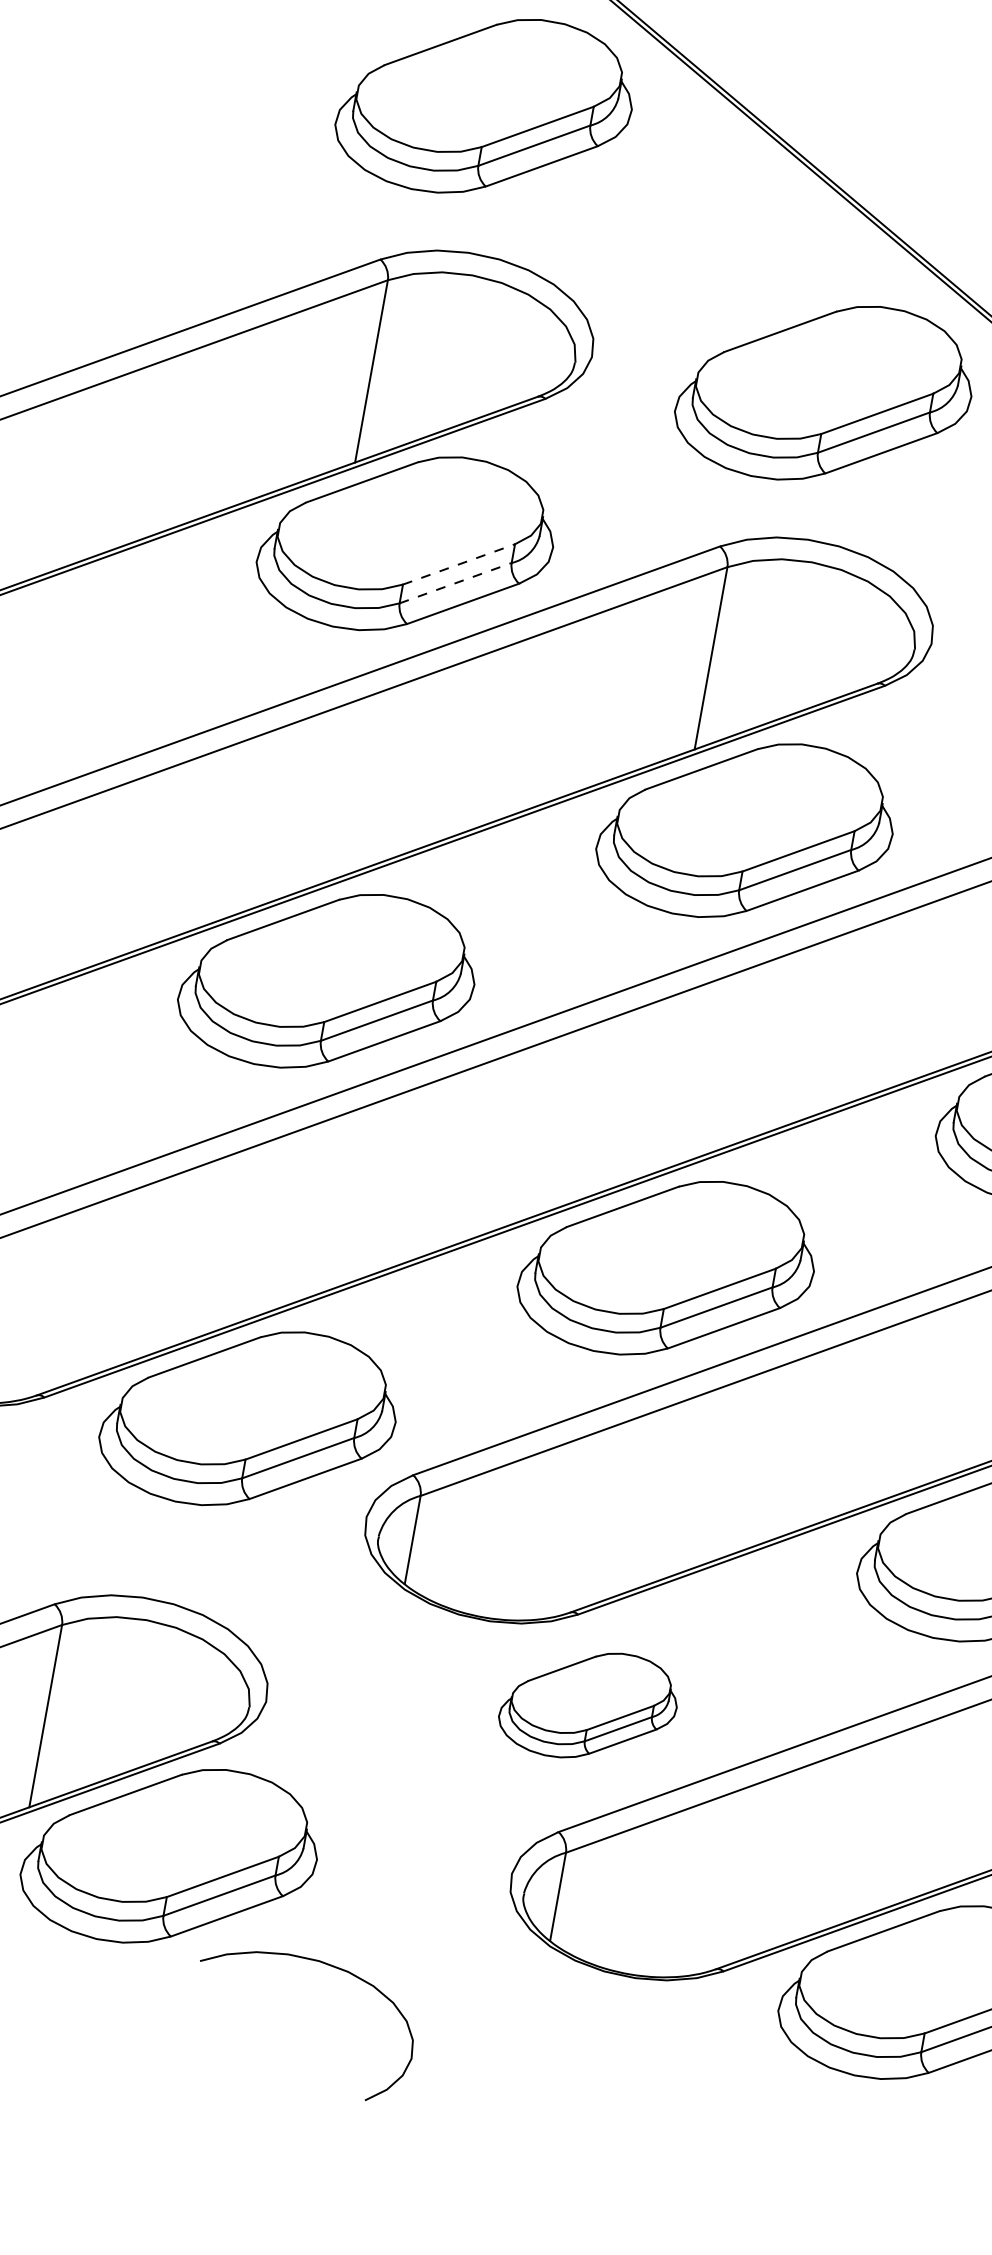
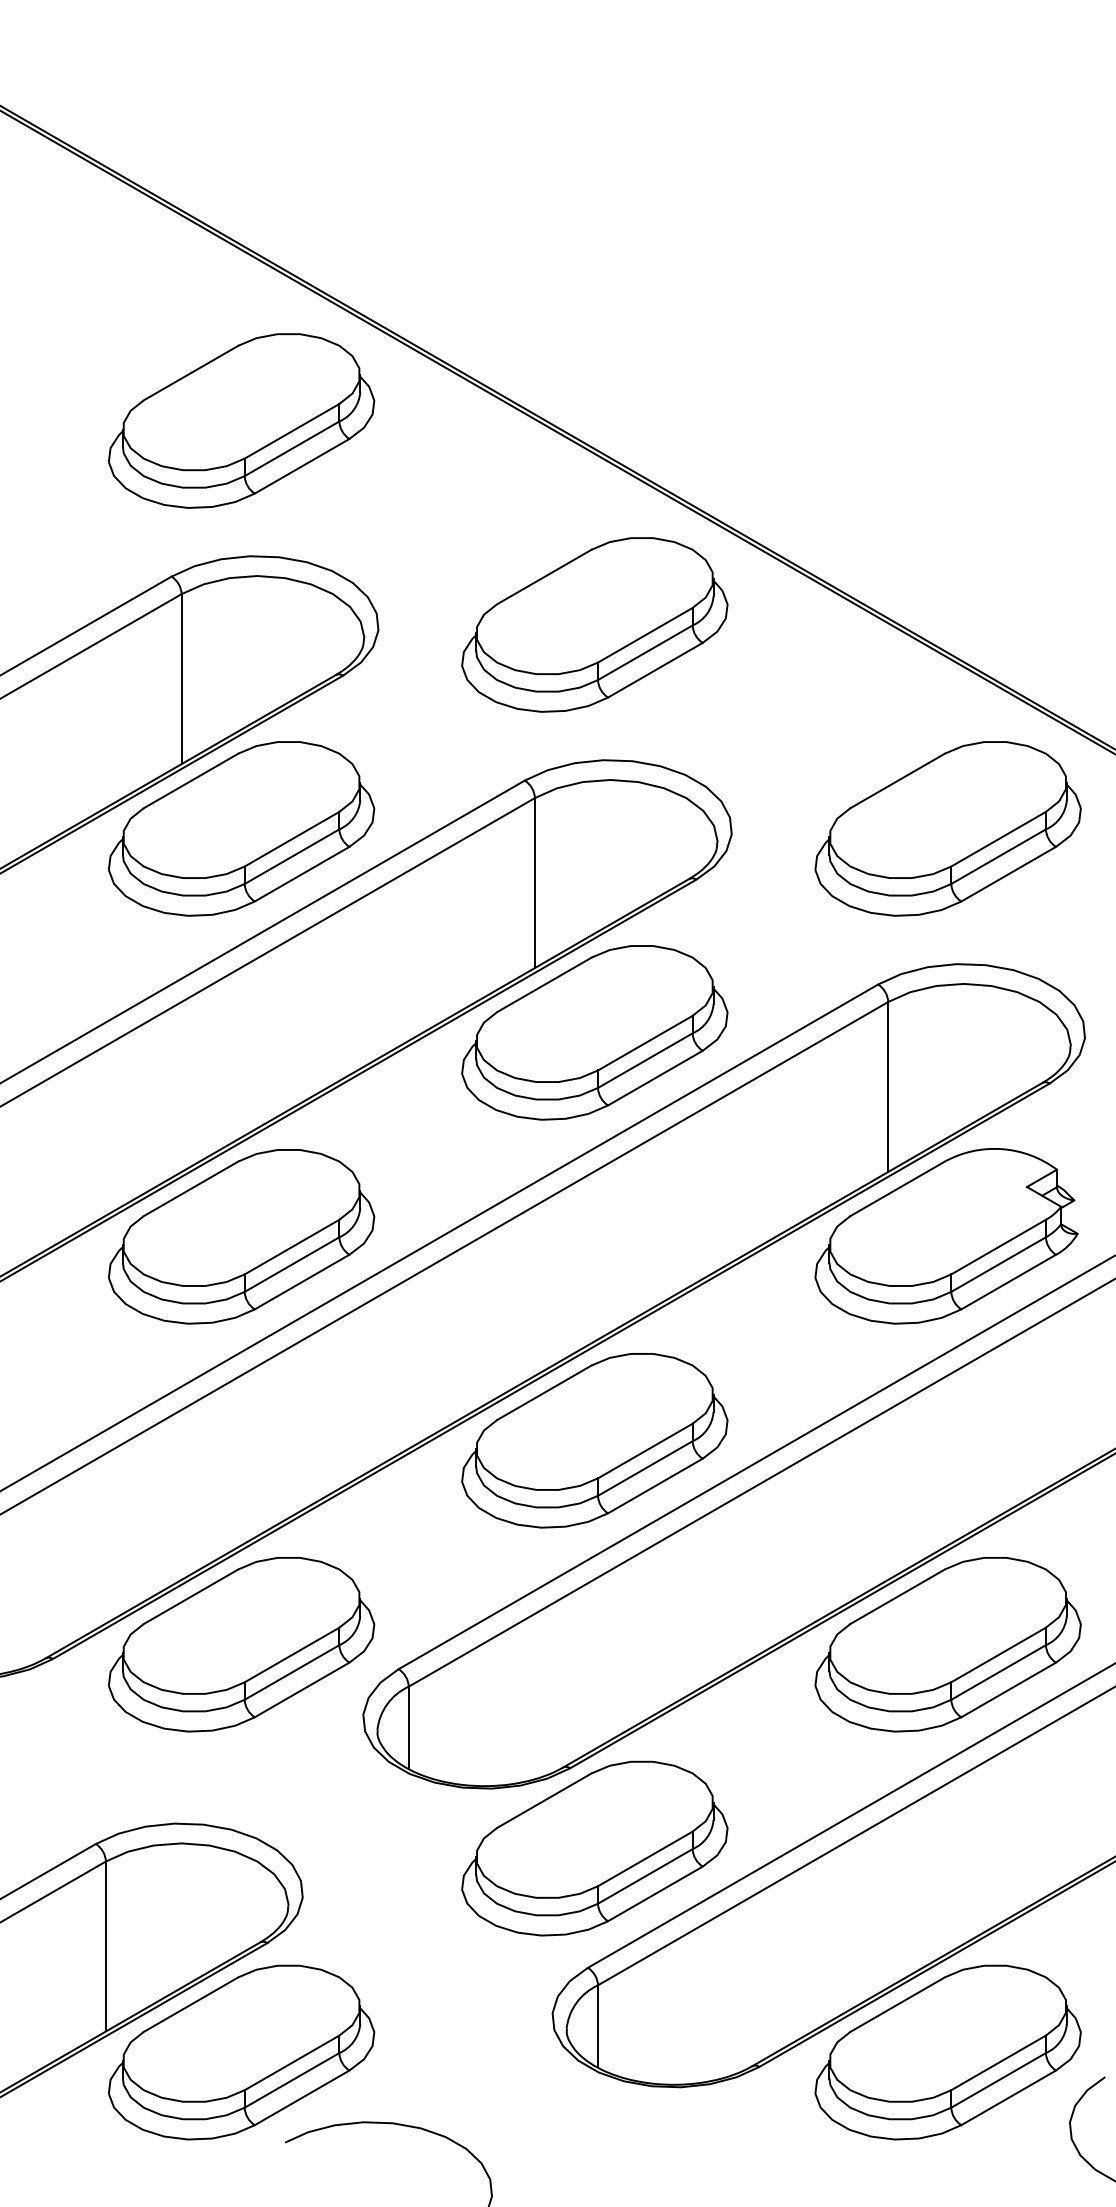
line: (459, 564) -> (292, 839), dashed -> solid
line: (456, 583) -> (292, 856), dashed -> solid
part: (588, 1705) -> (594, 1848), size x1.67

